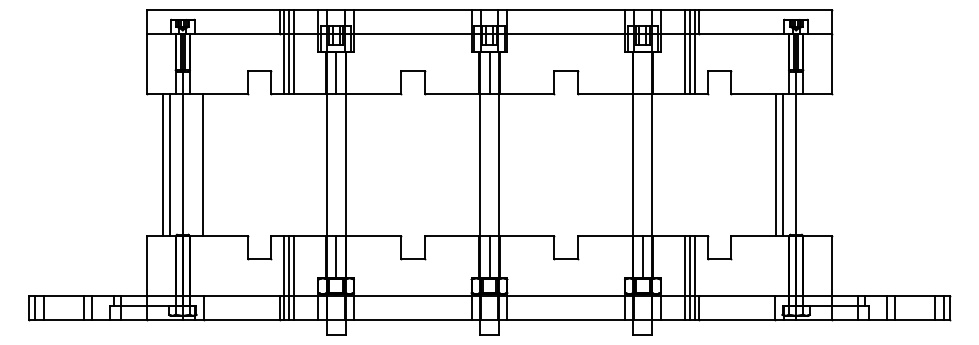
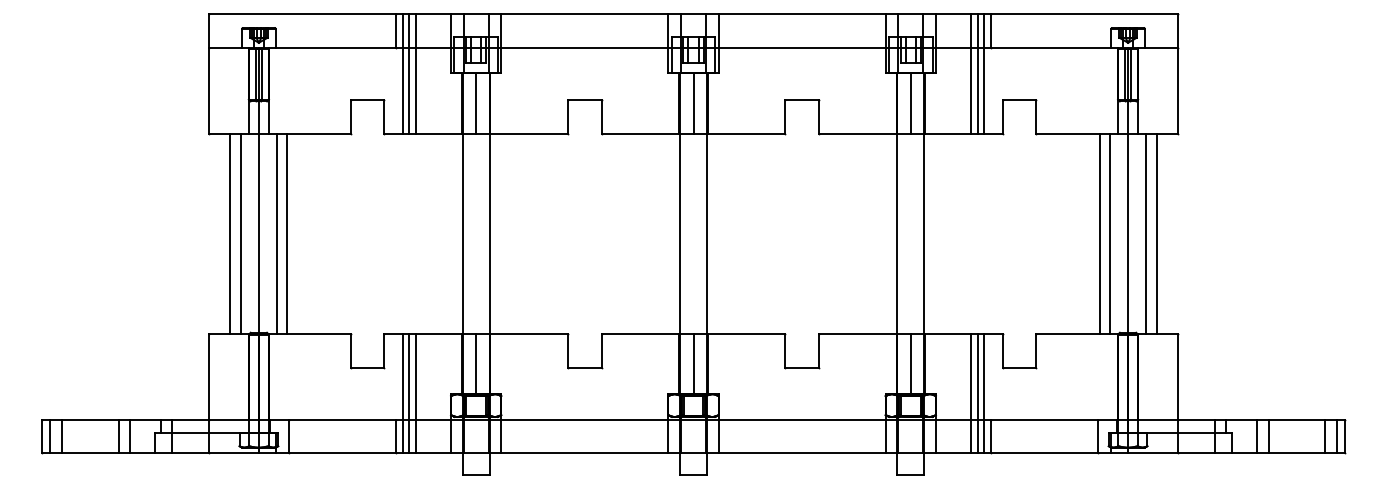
line: (642, 72) -> (910, 103), added
line: (195, 164) -> (277, 233), added
line: (809, 164) -> (1146, 233), added
line: (816, 164) -> (1156, 233), added

